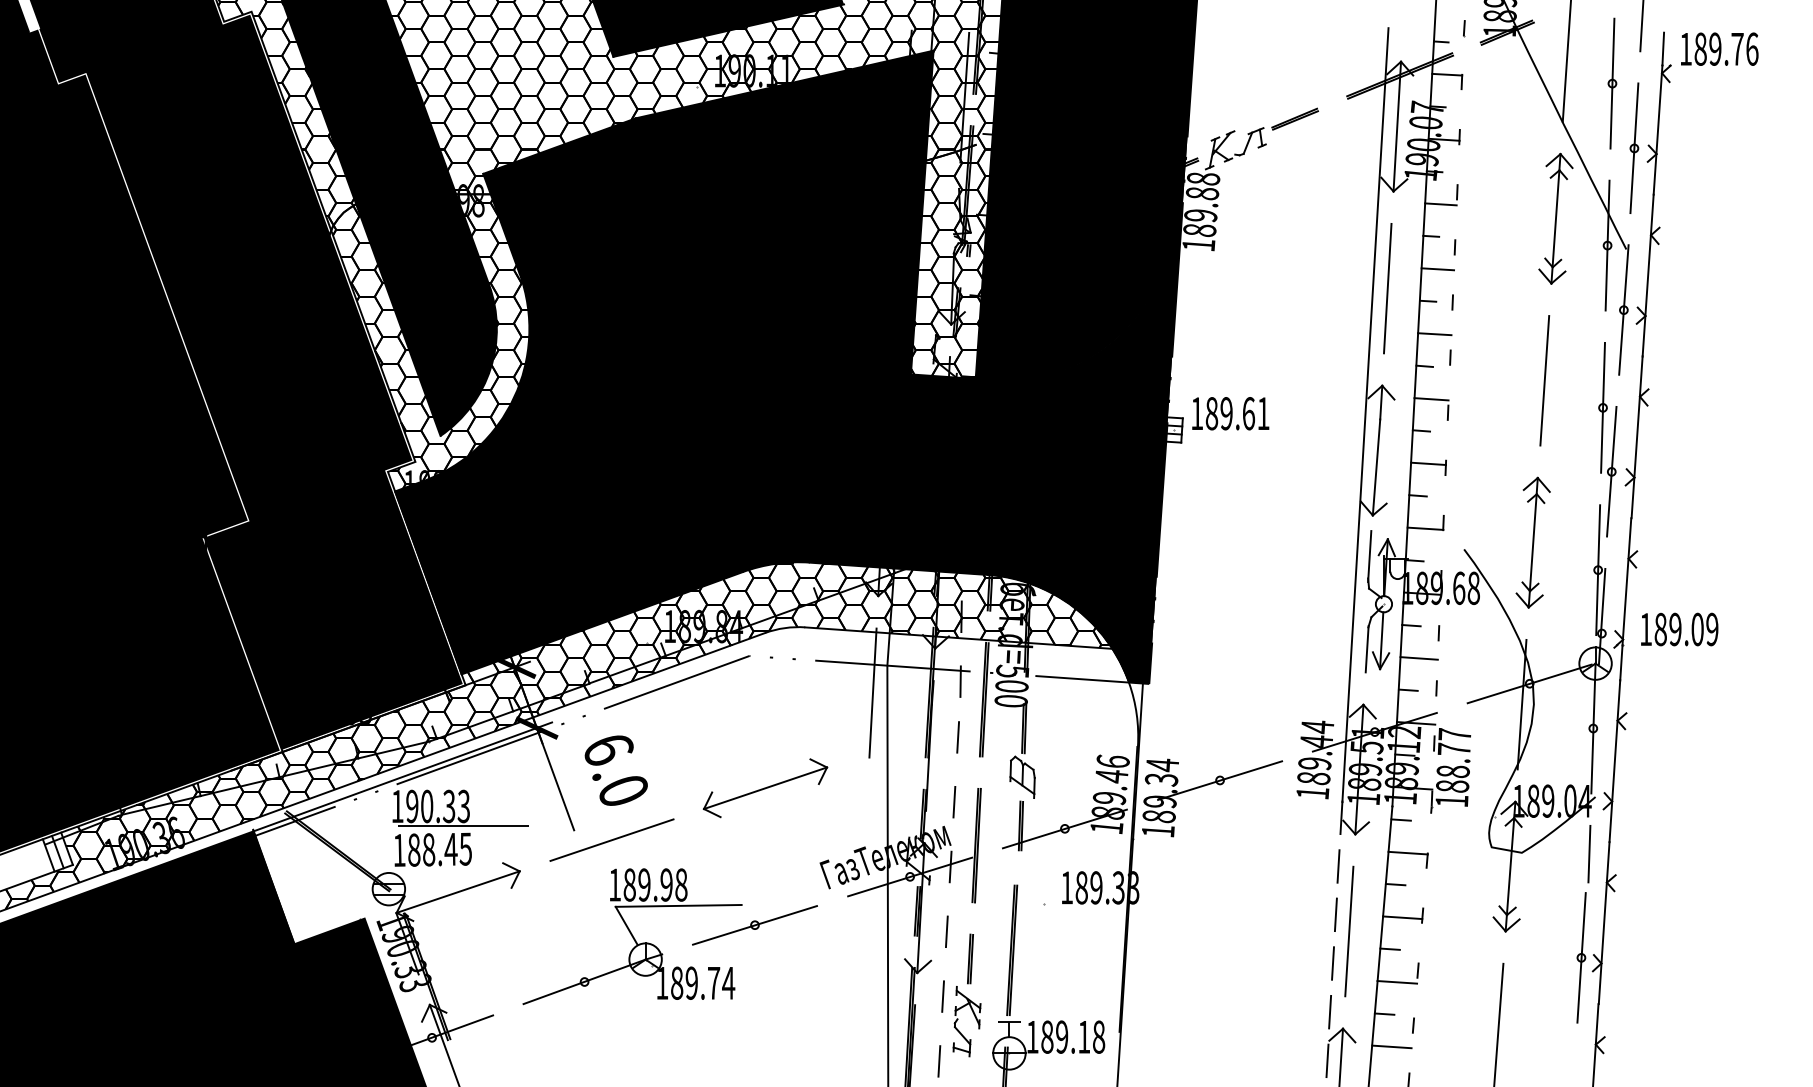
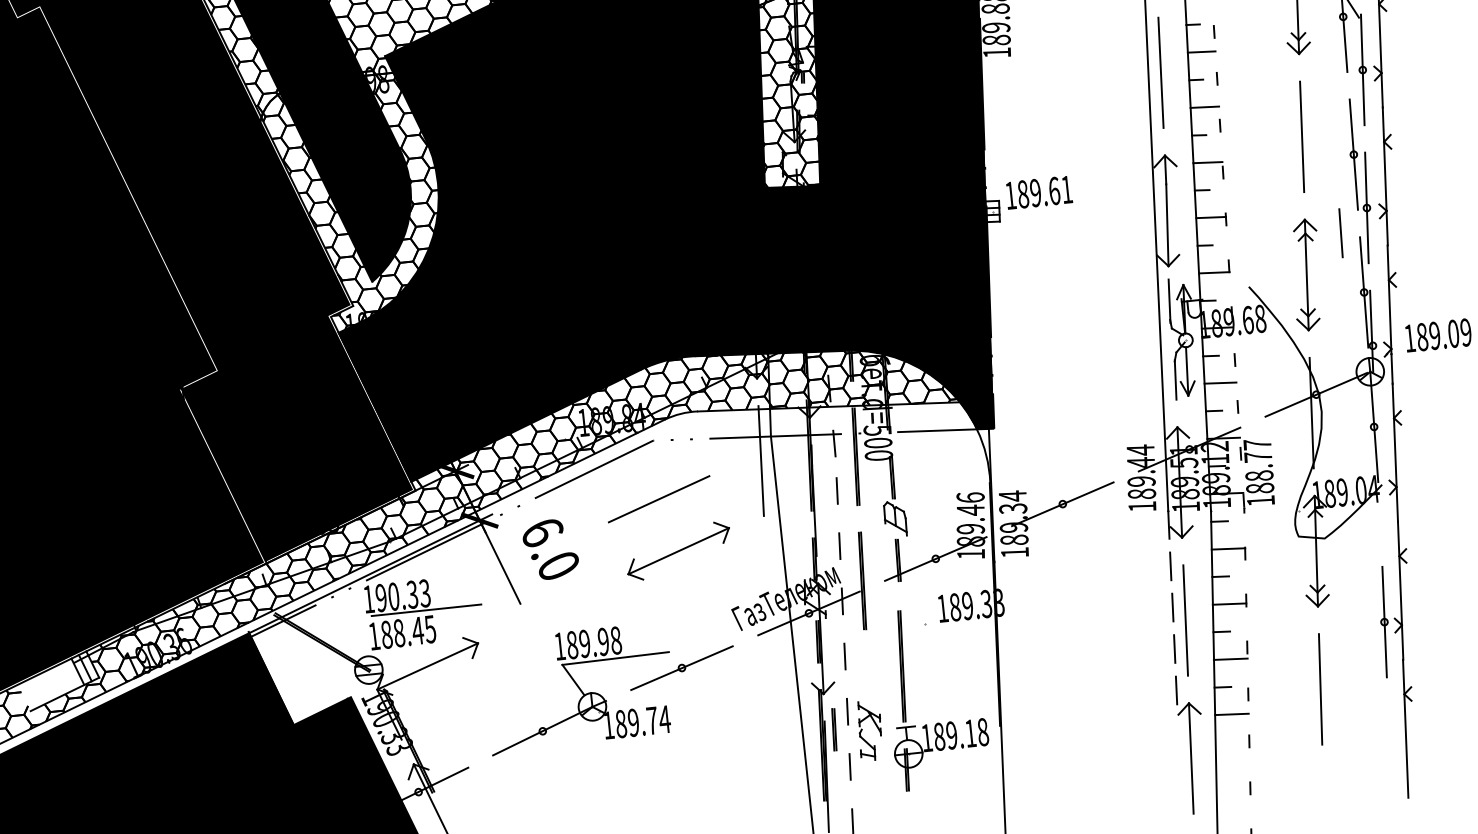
line: (611, 839) -> (658, 498), moved
line: (1589, 854) -> (1341, 233), moved
part: (970, 958) -> (834, 729), moved
line: (1327, 1060) -> (1178, 731), removed

